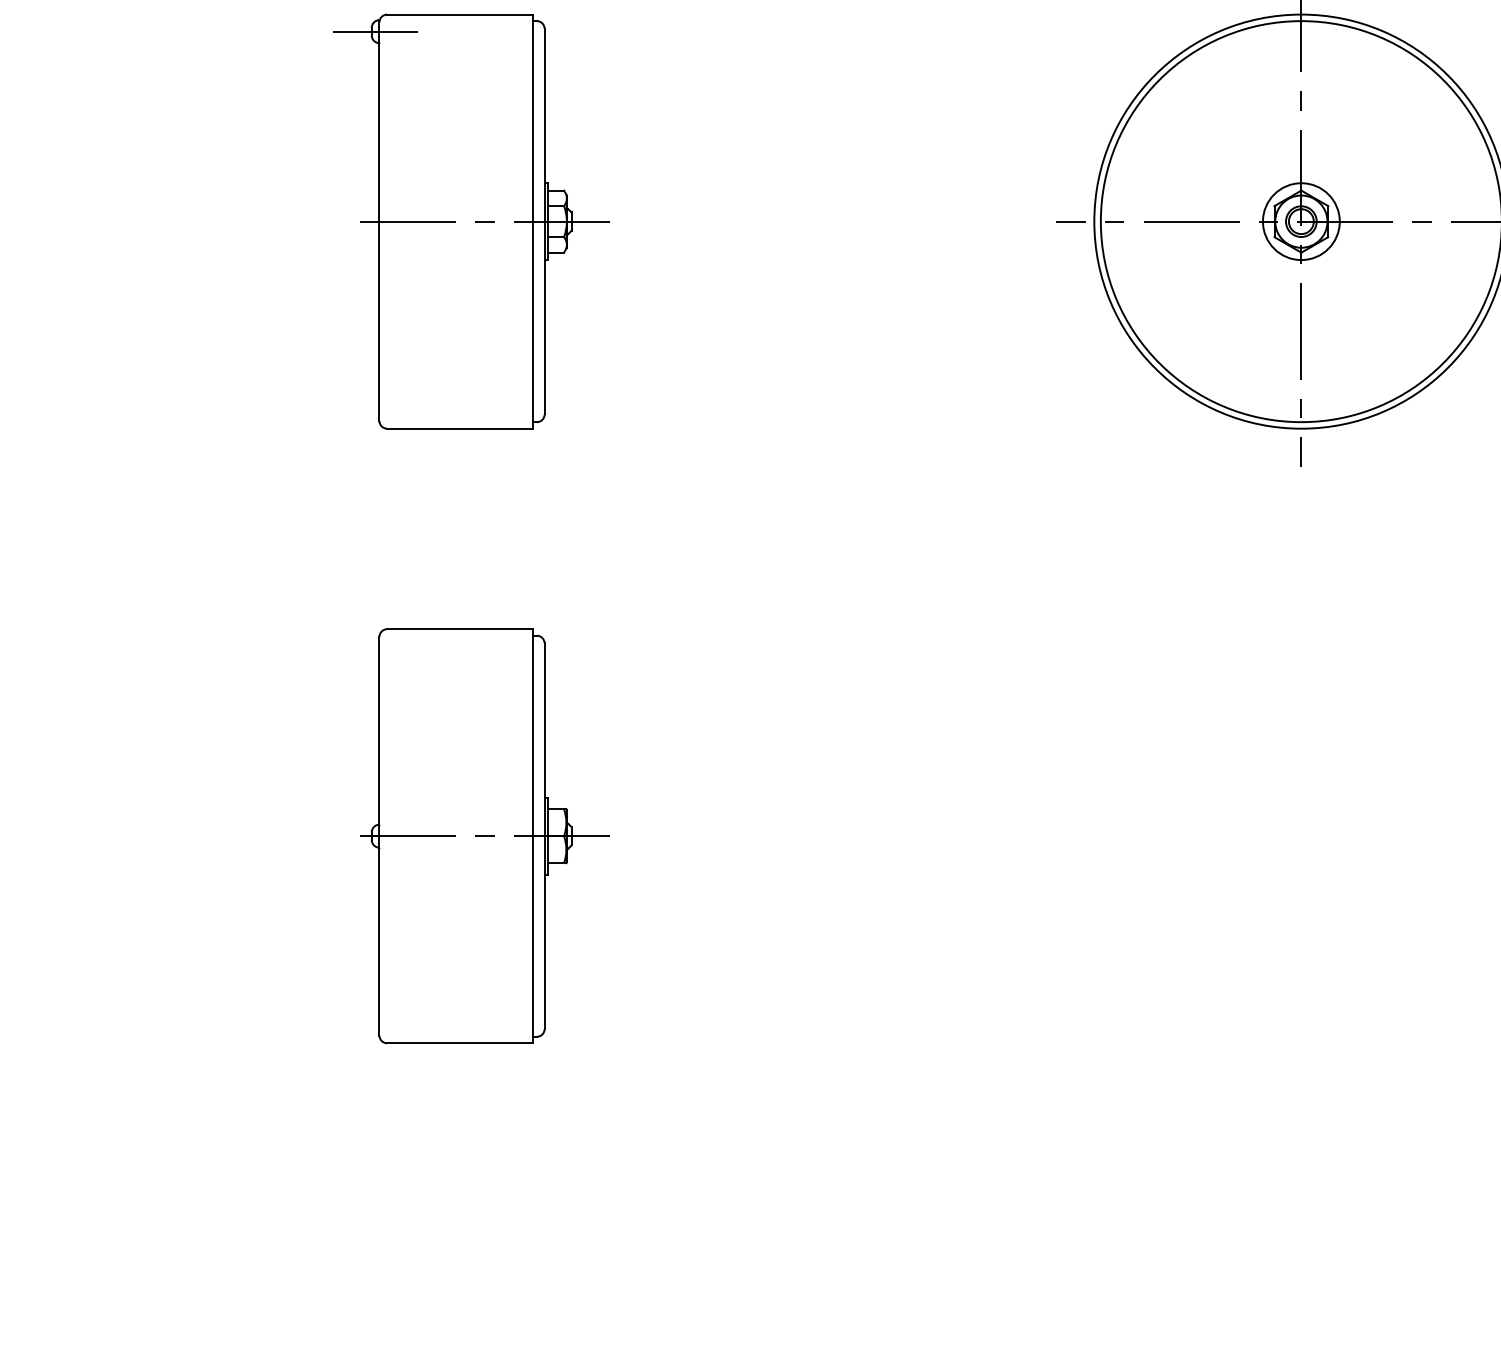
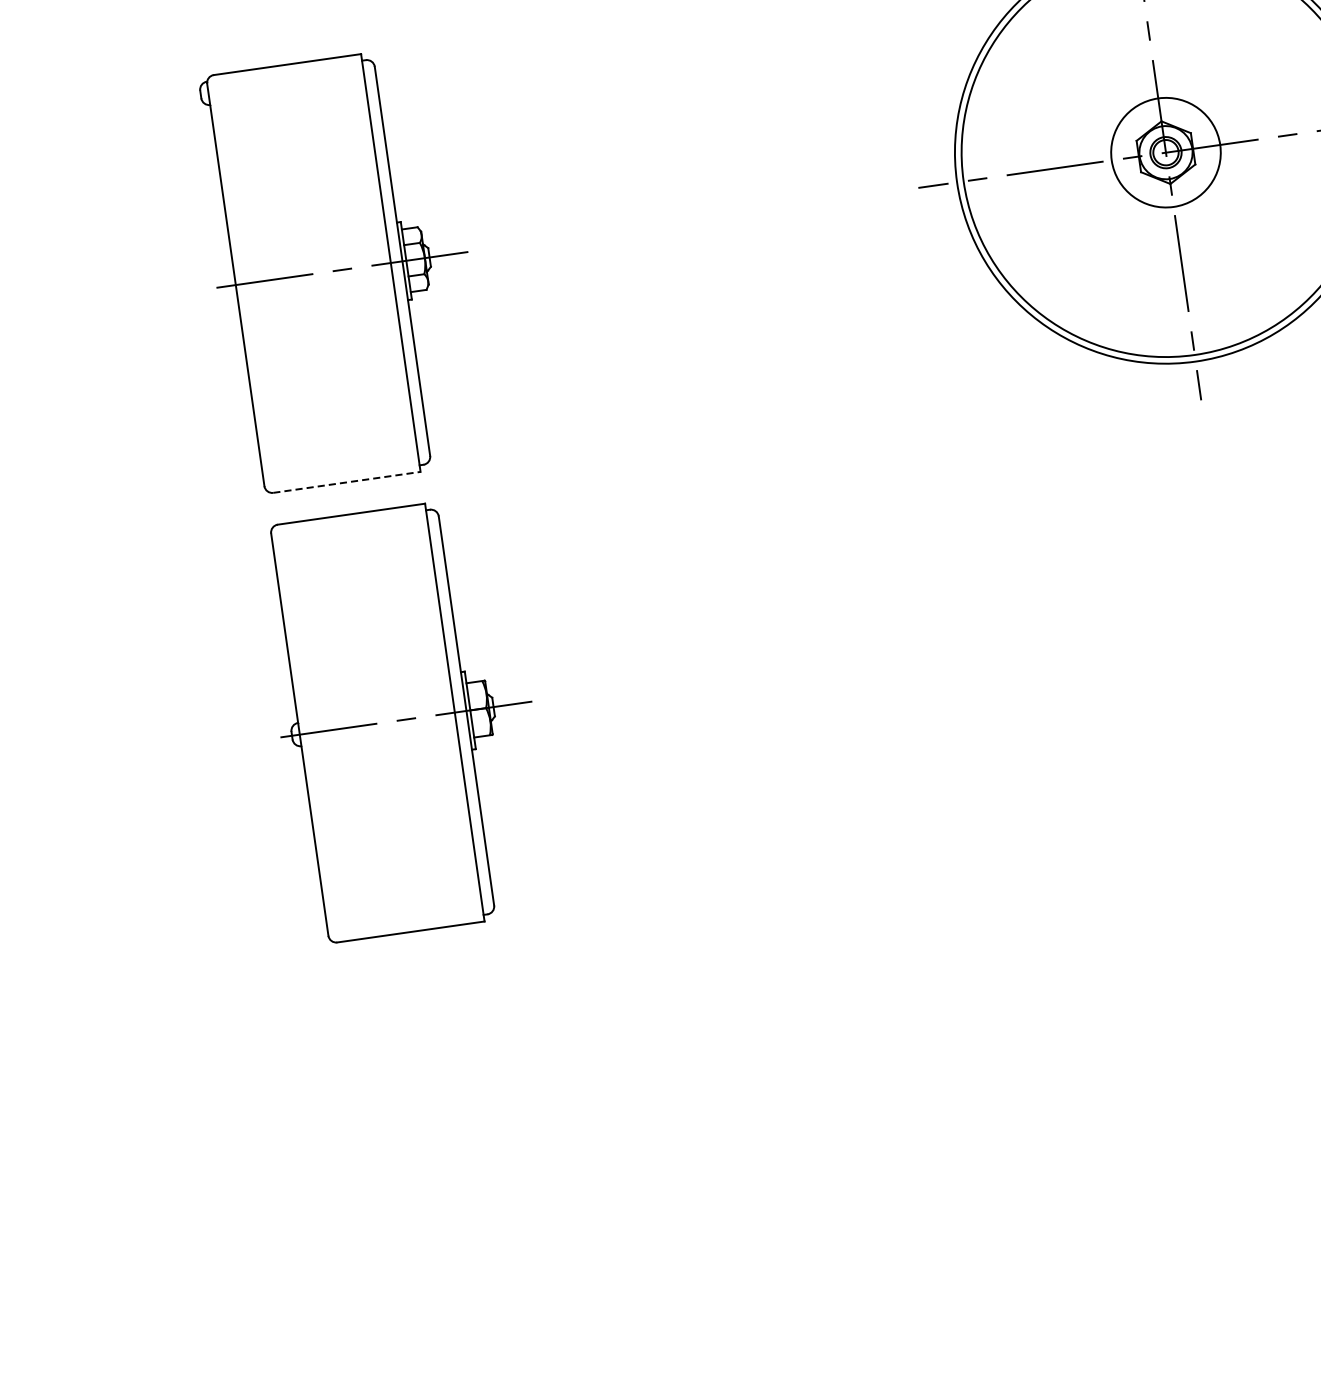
line: (375, 31) -> (204, 93), removed
circle: (1300, 221) -> (1165, 152), size x1.4
line: (460, 428) -> (347, 482), solid -> dashed
part: (484, 836) -> (405, 719), moved

